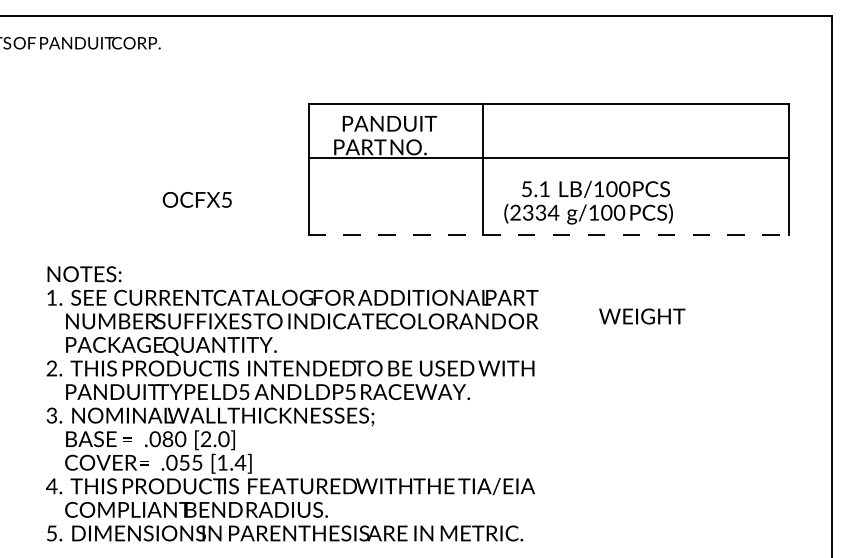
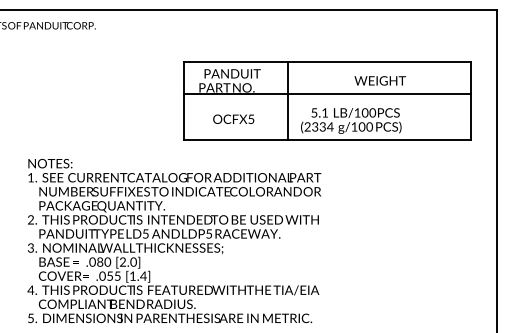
text: (196, 198) -> (233, 118), moved
line: (548, 233) -> (327, 139), dashed -> solid
text: (640, 315) -> (379, 80), moved

